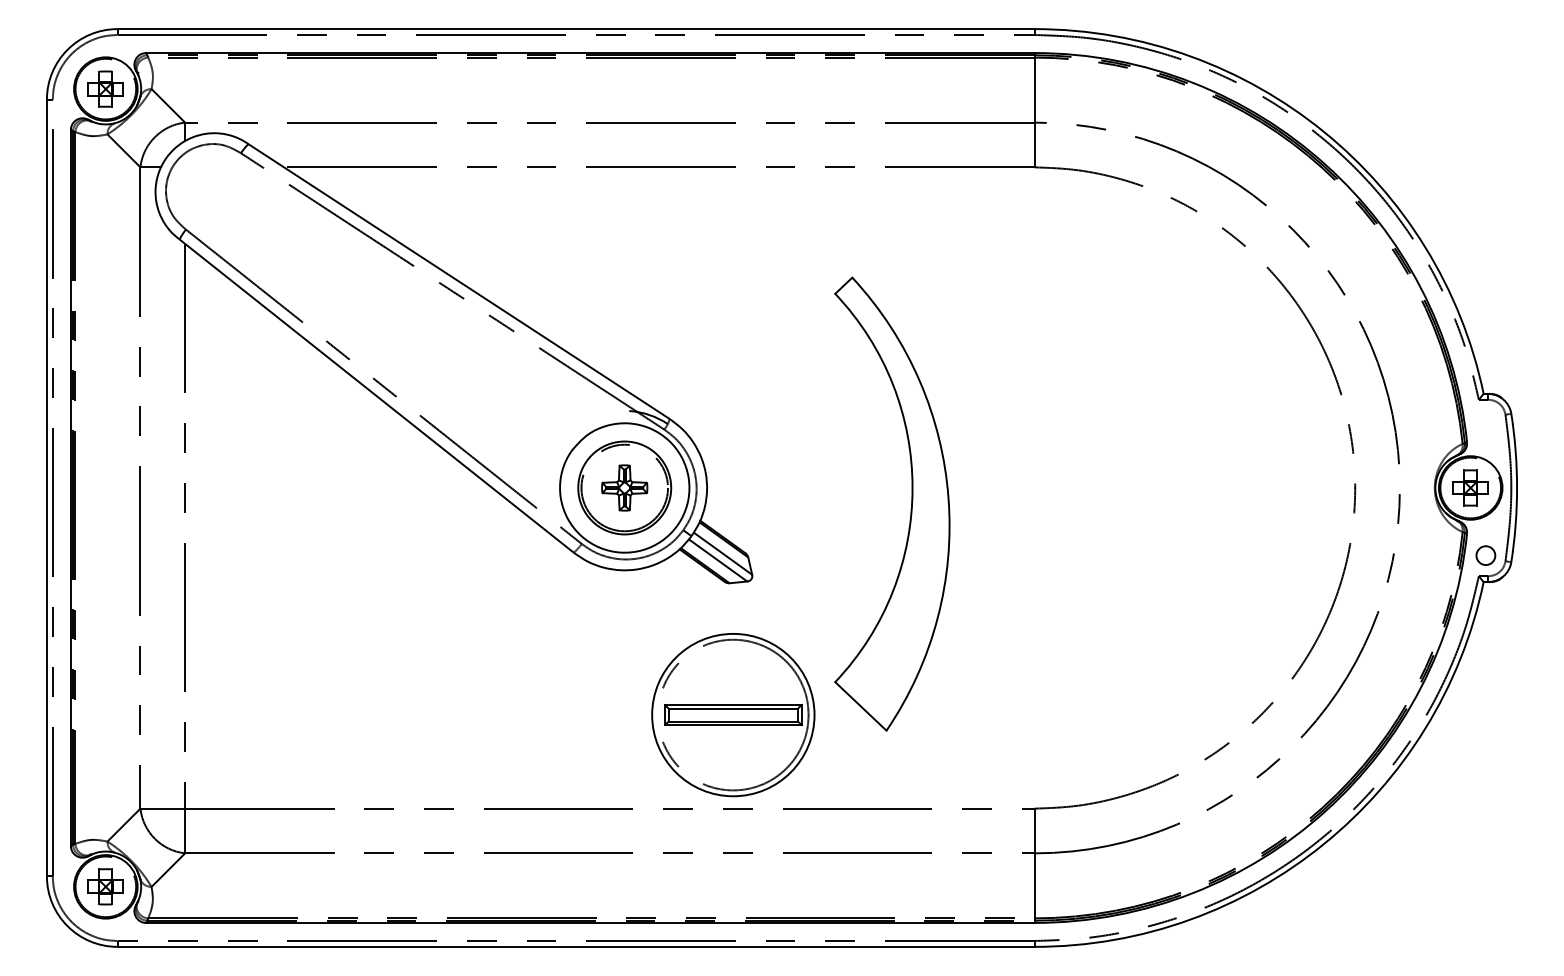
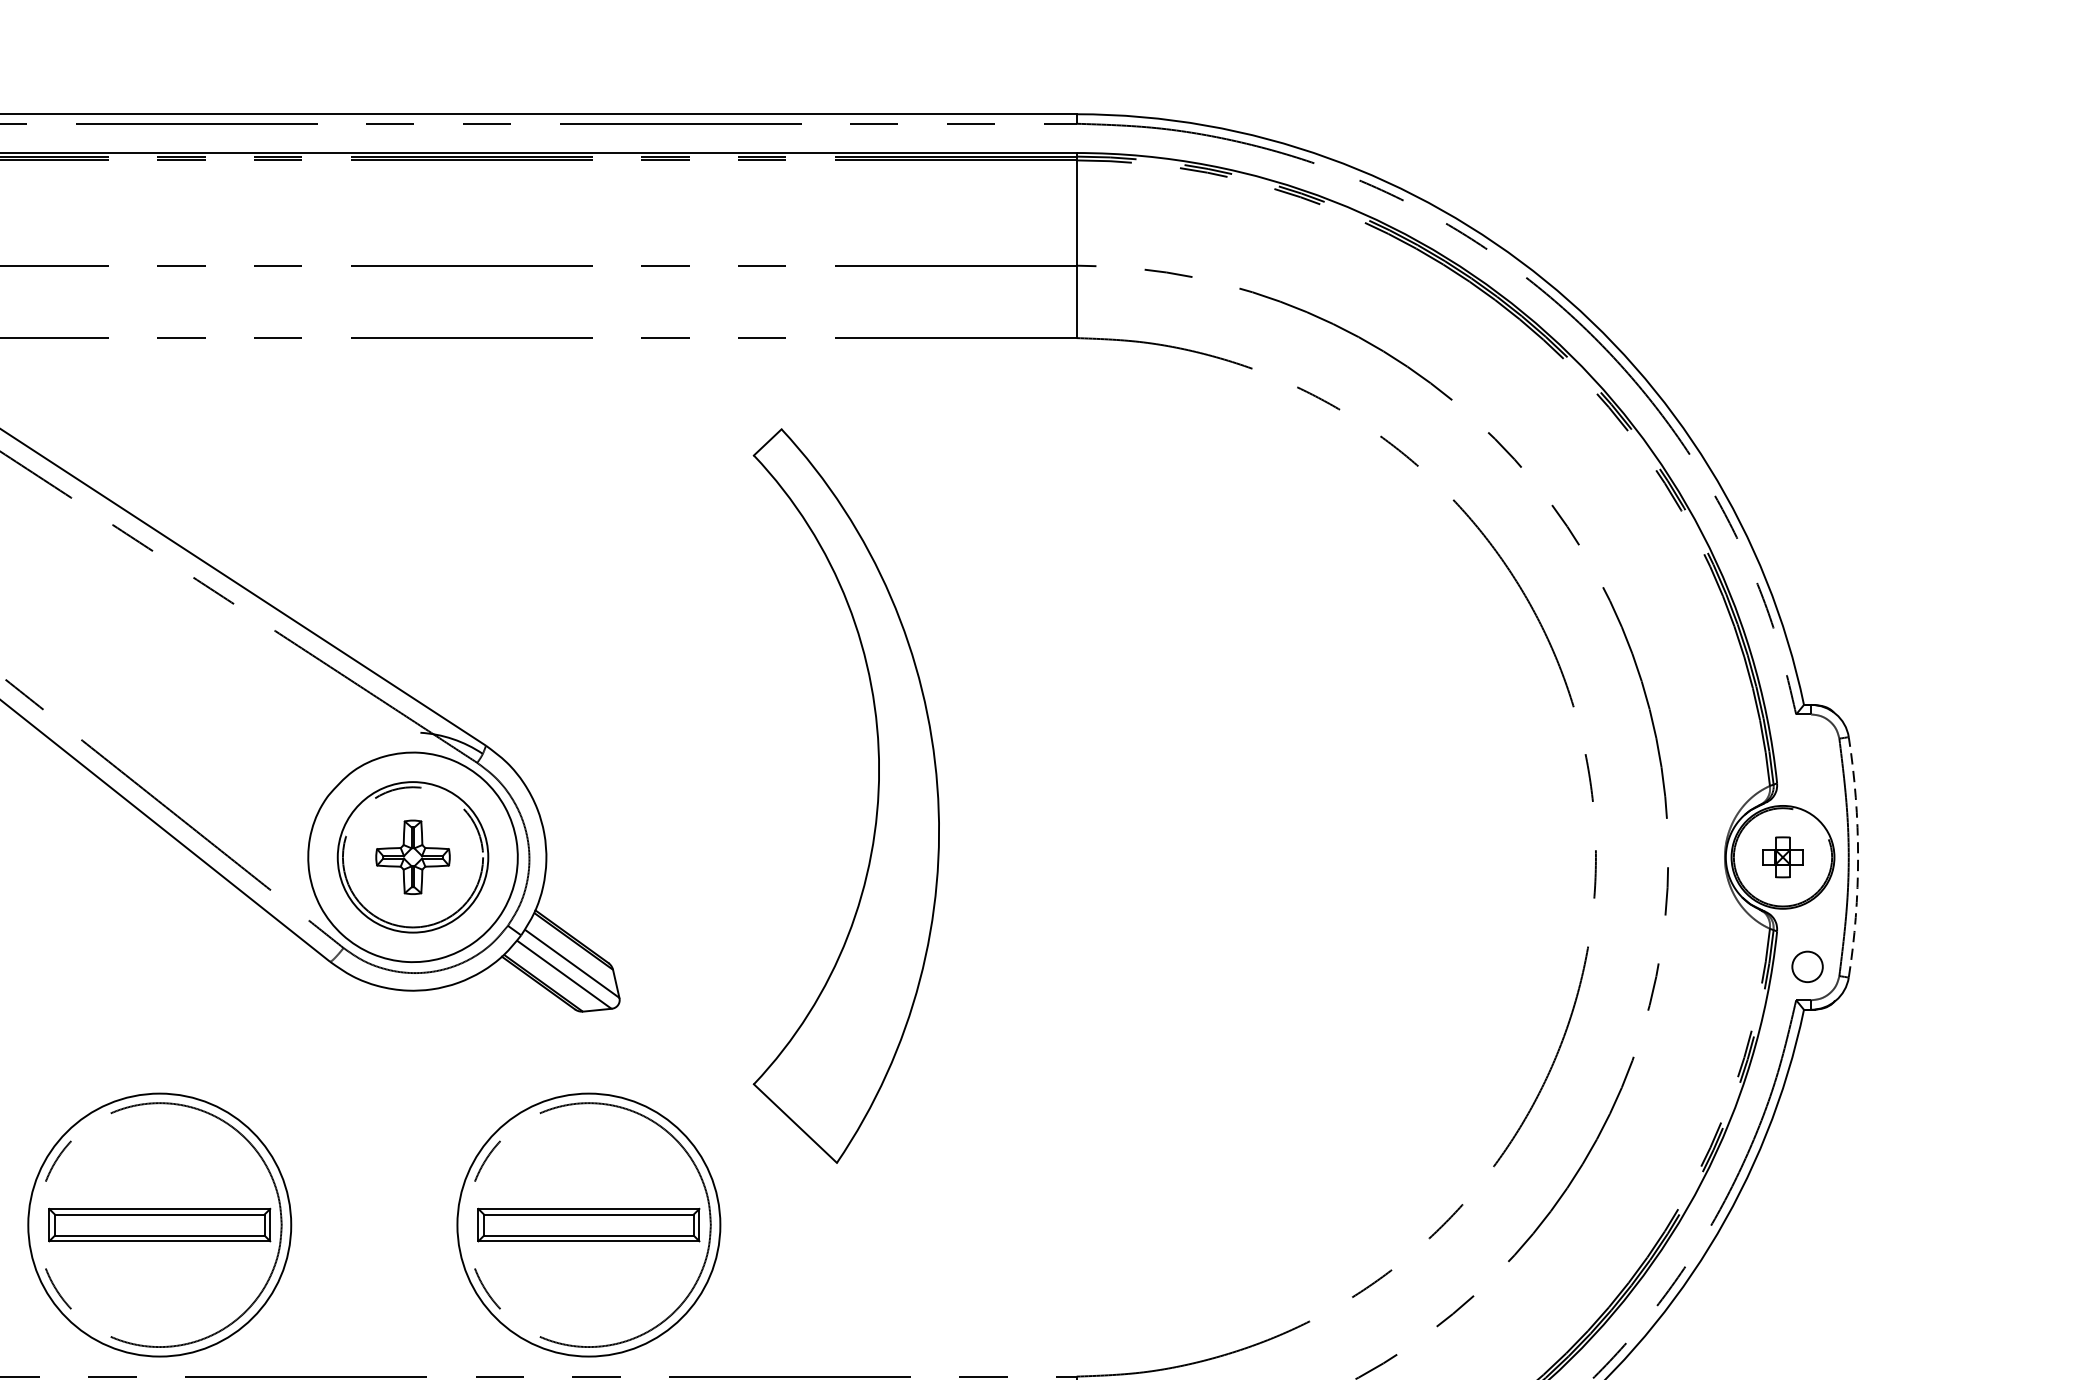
part: (1470, 487) -> (1782, 856), size x0.7
arc: (1517, 487) -> (1858, 856), solid -> dashed
part: (910, 508) -> (875, 803), moved
part: (468, 715) -> (160, 1225), added

